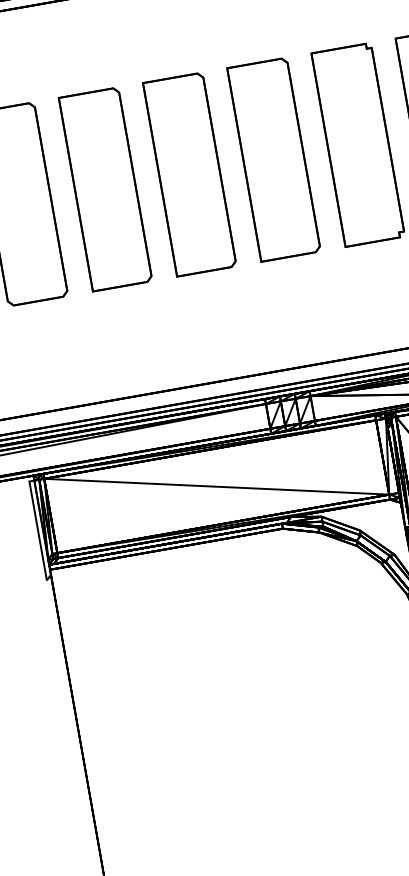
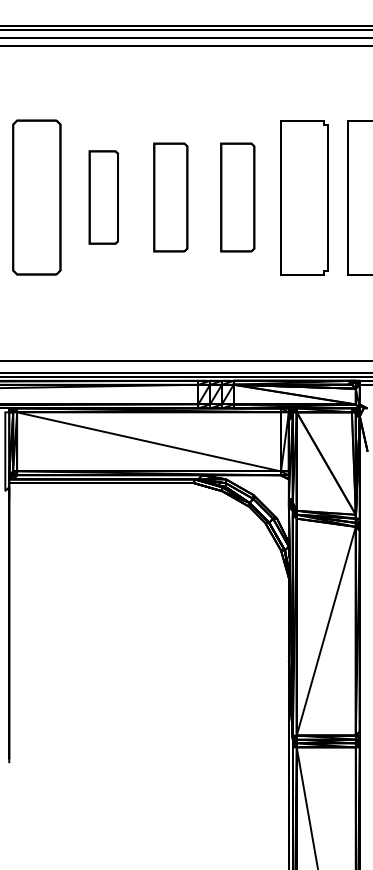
part: (273, 159) -> (237, 197), size x0.7
part: (189, 174) -> (170, 197), size x0.7
part: (105, 189) -> (103, 197), size x0.6

